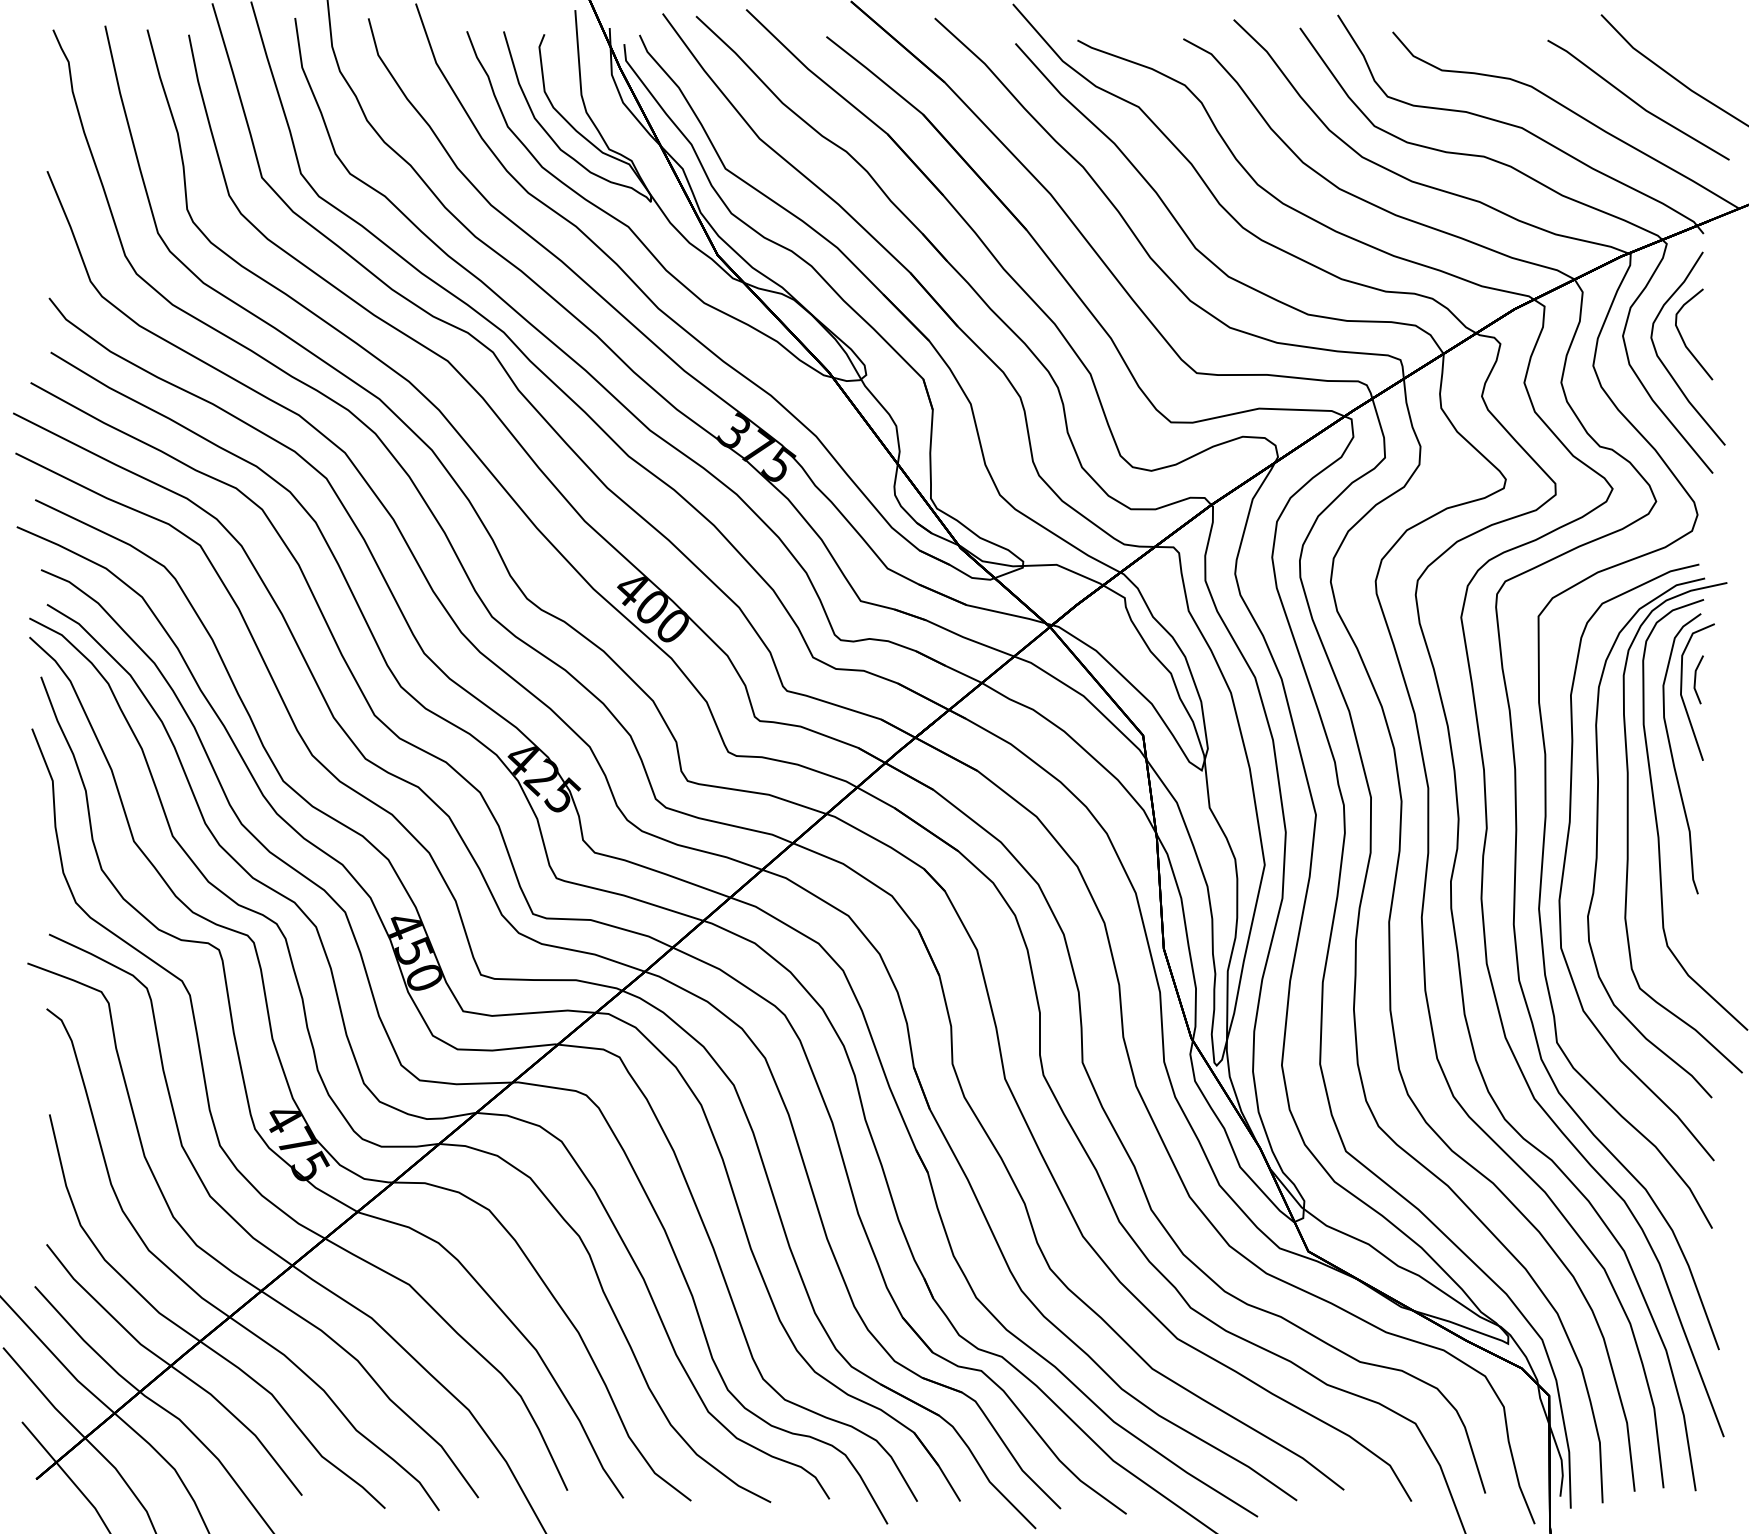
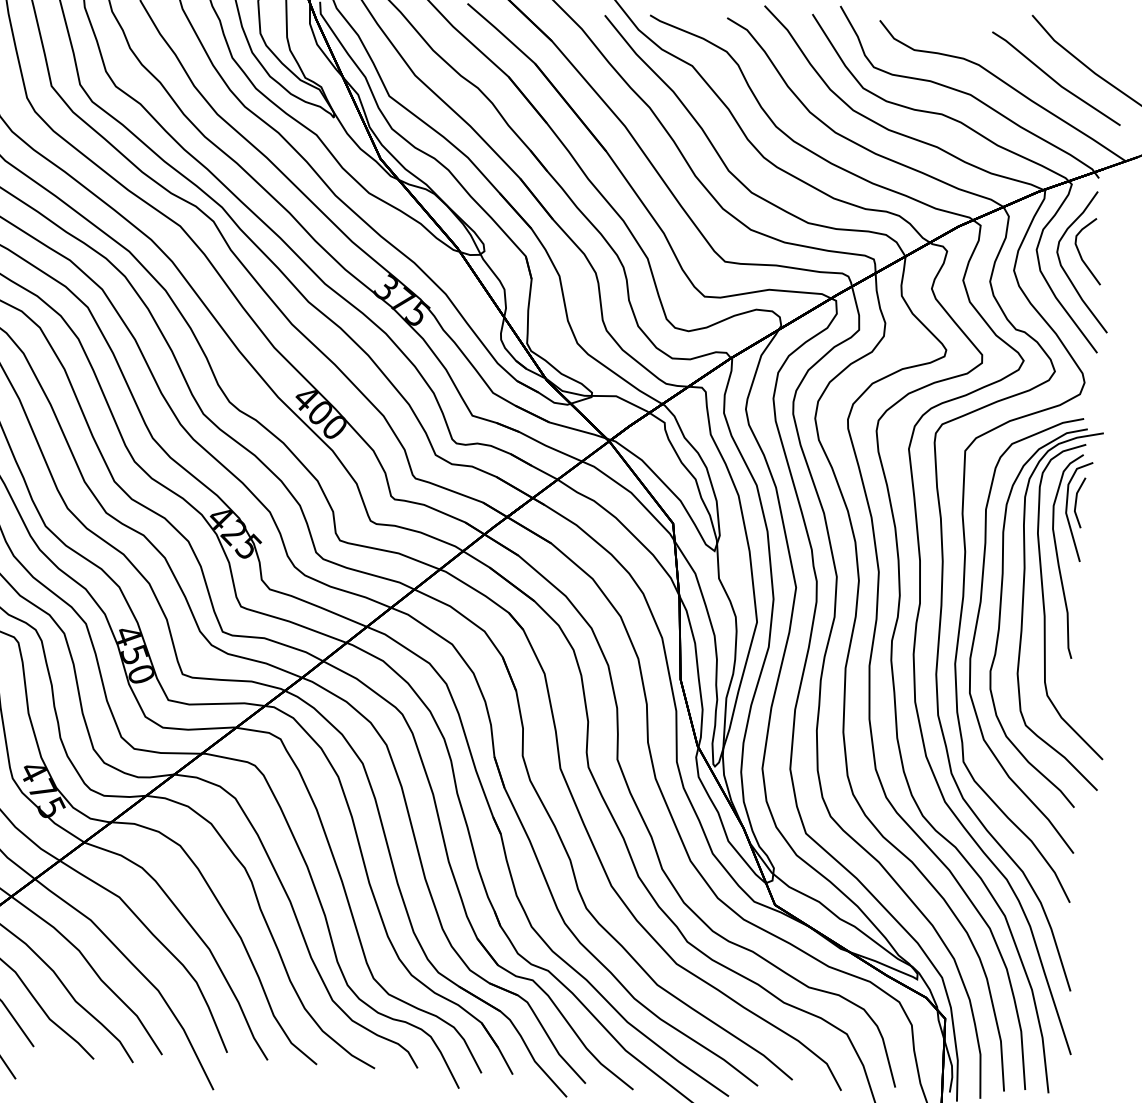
part: (1698, 679) -> (1079, 502), size x1.43

